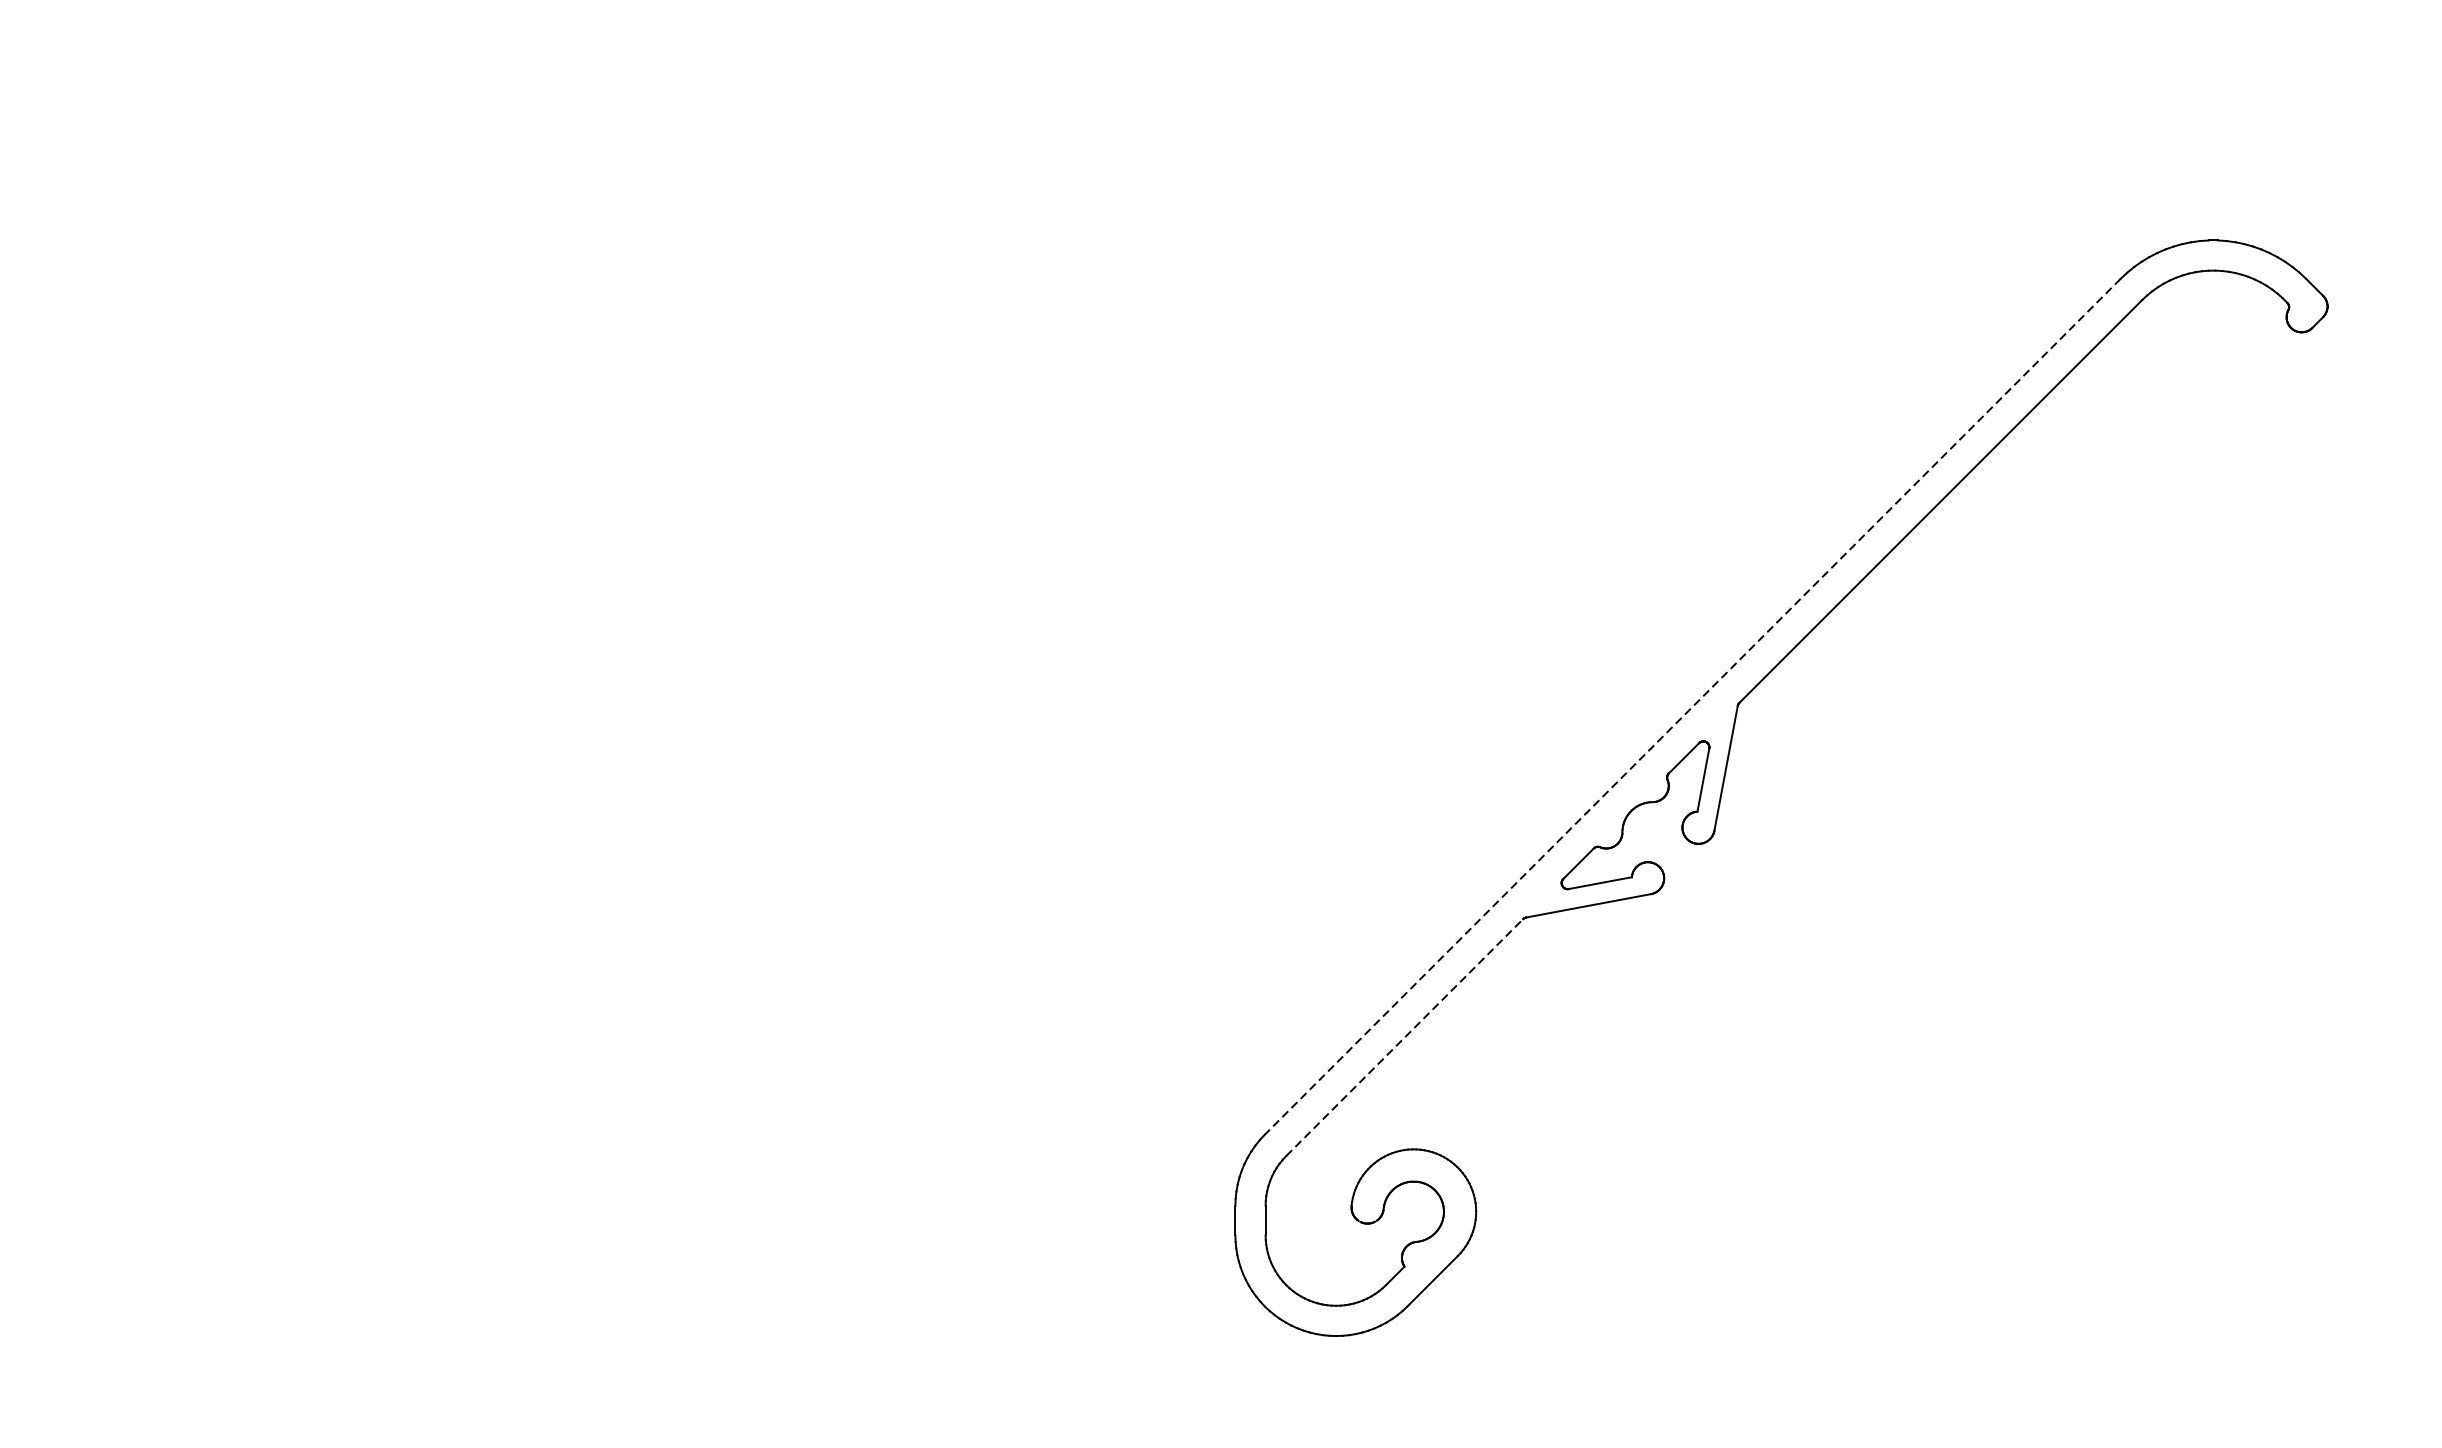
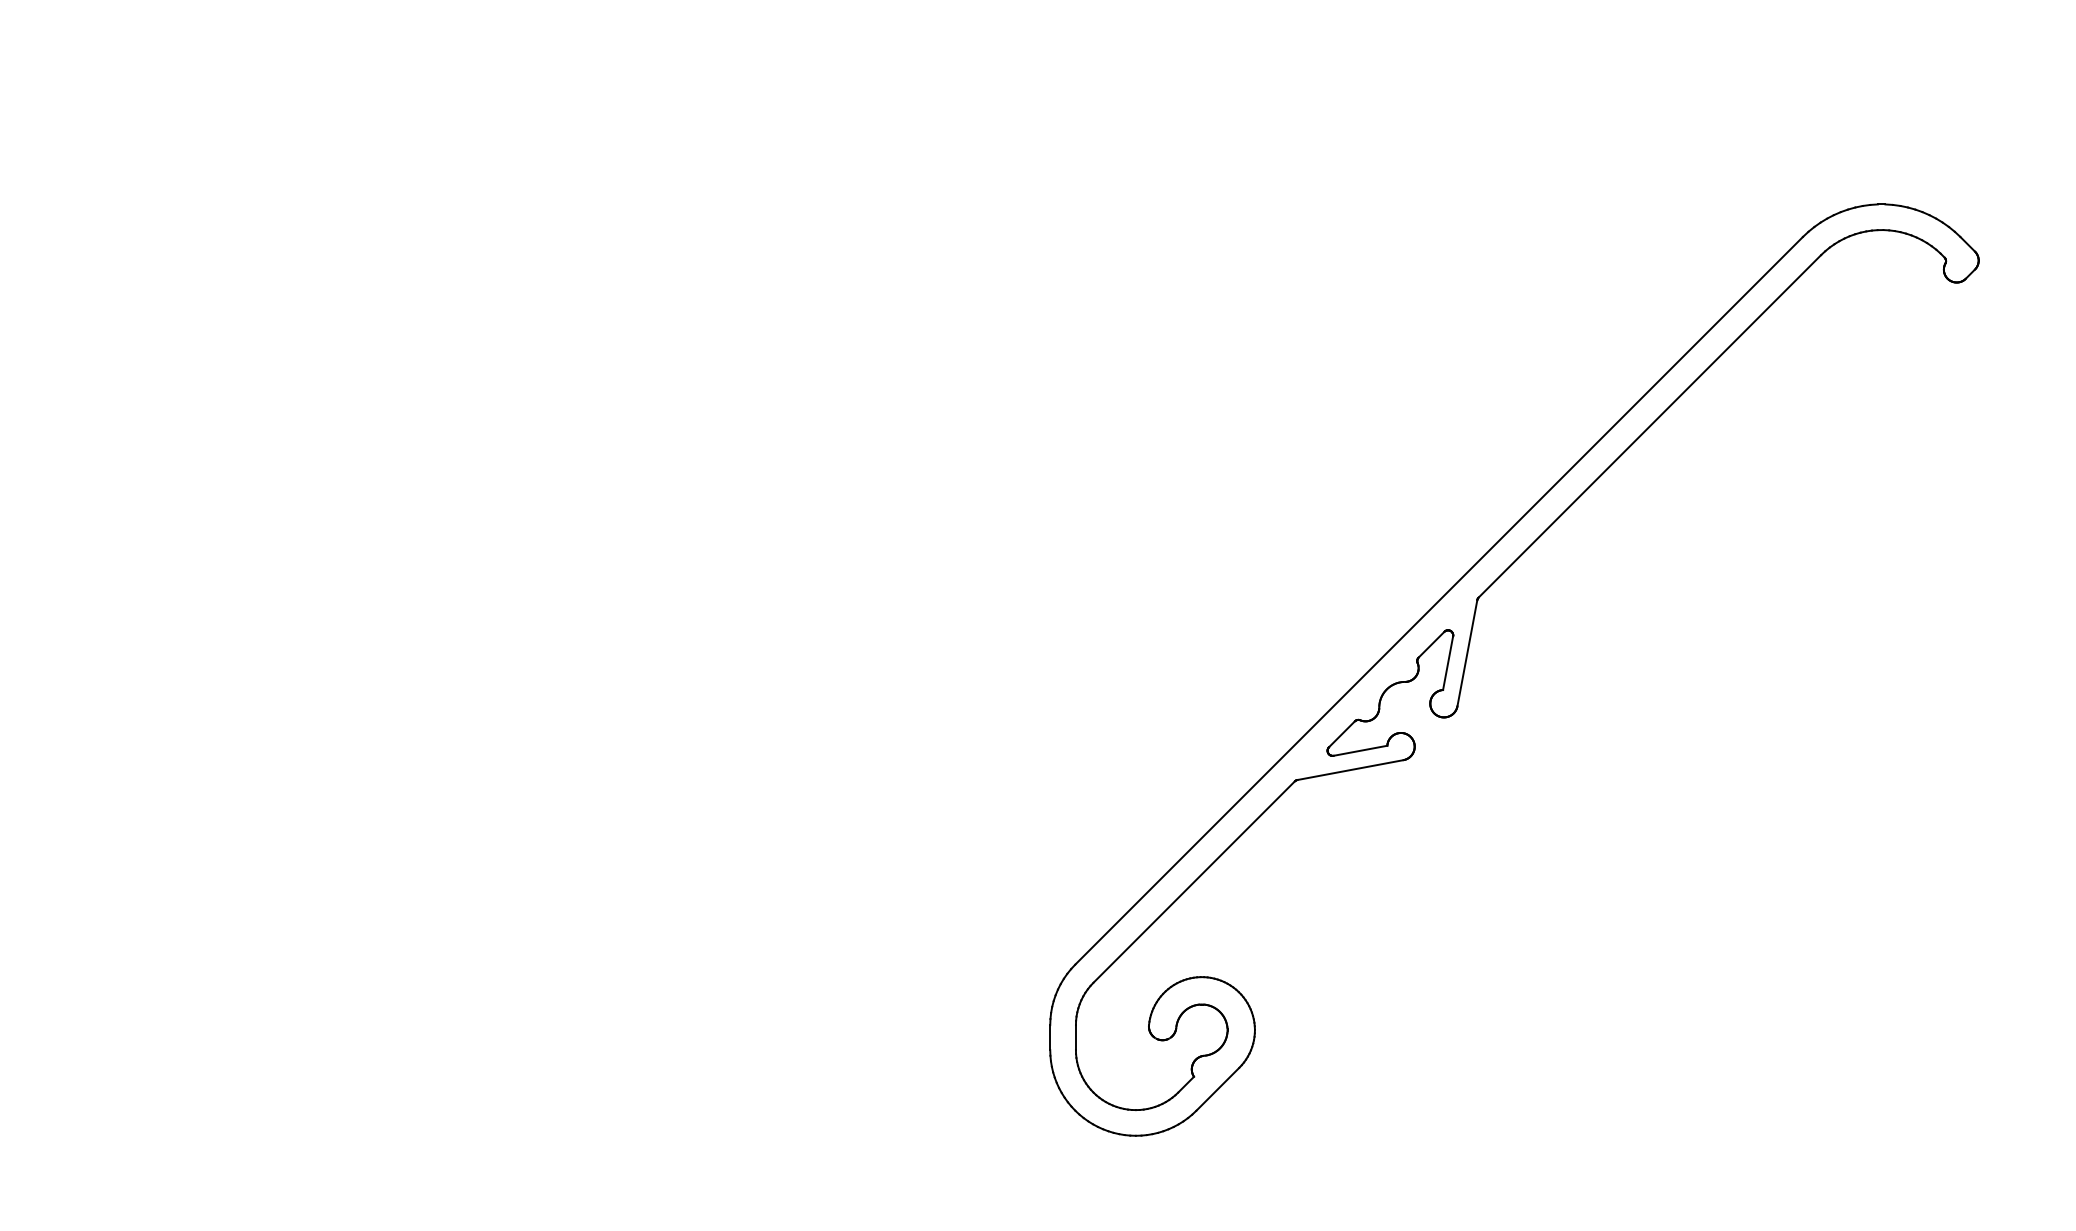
line: (1693, 706) -> (1439, 600), dashed -> solid
line: (1405, 1036) -> (1194, 881), dashed -> solid

